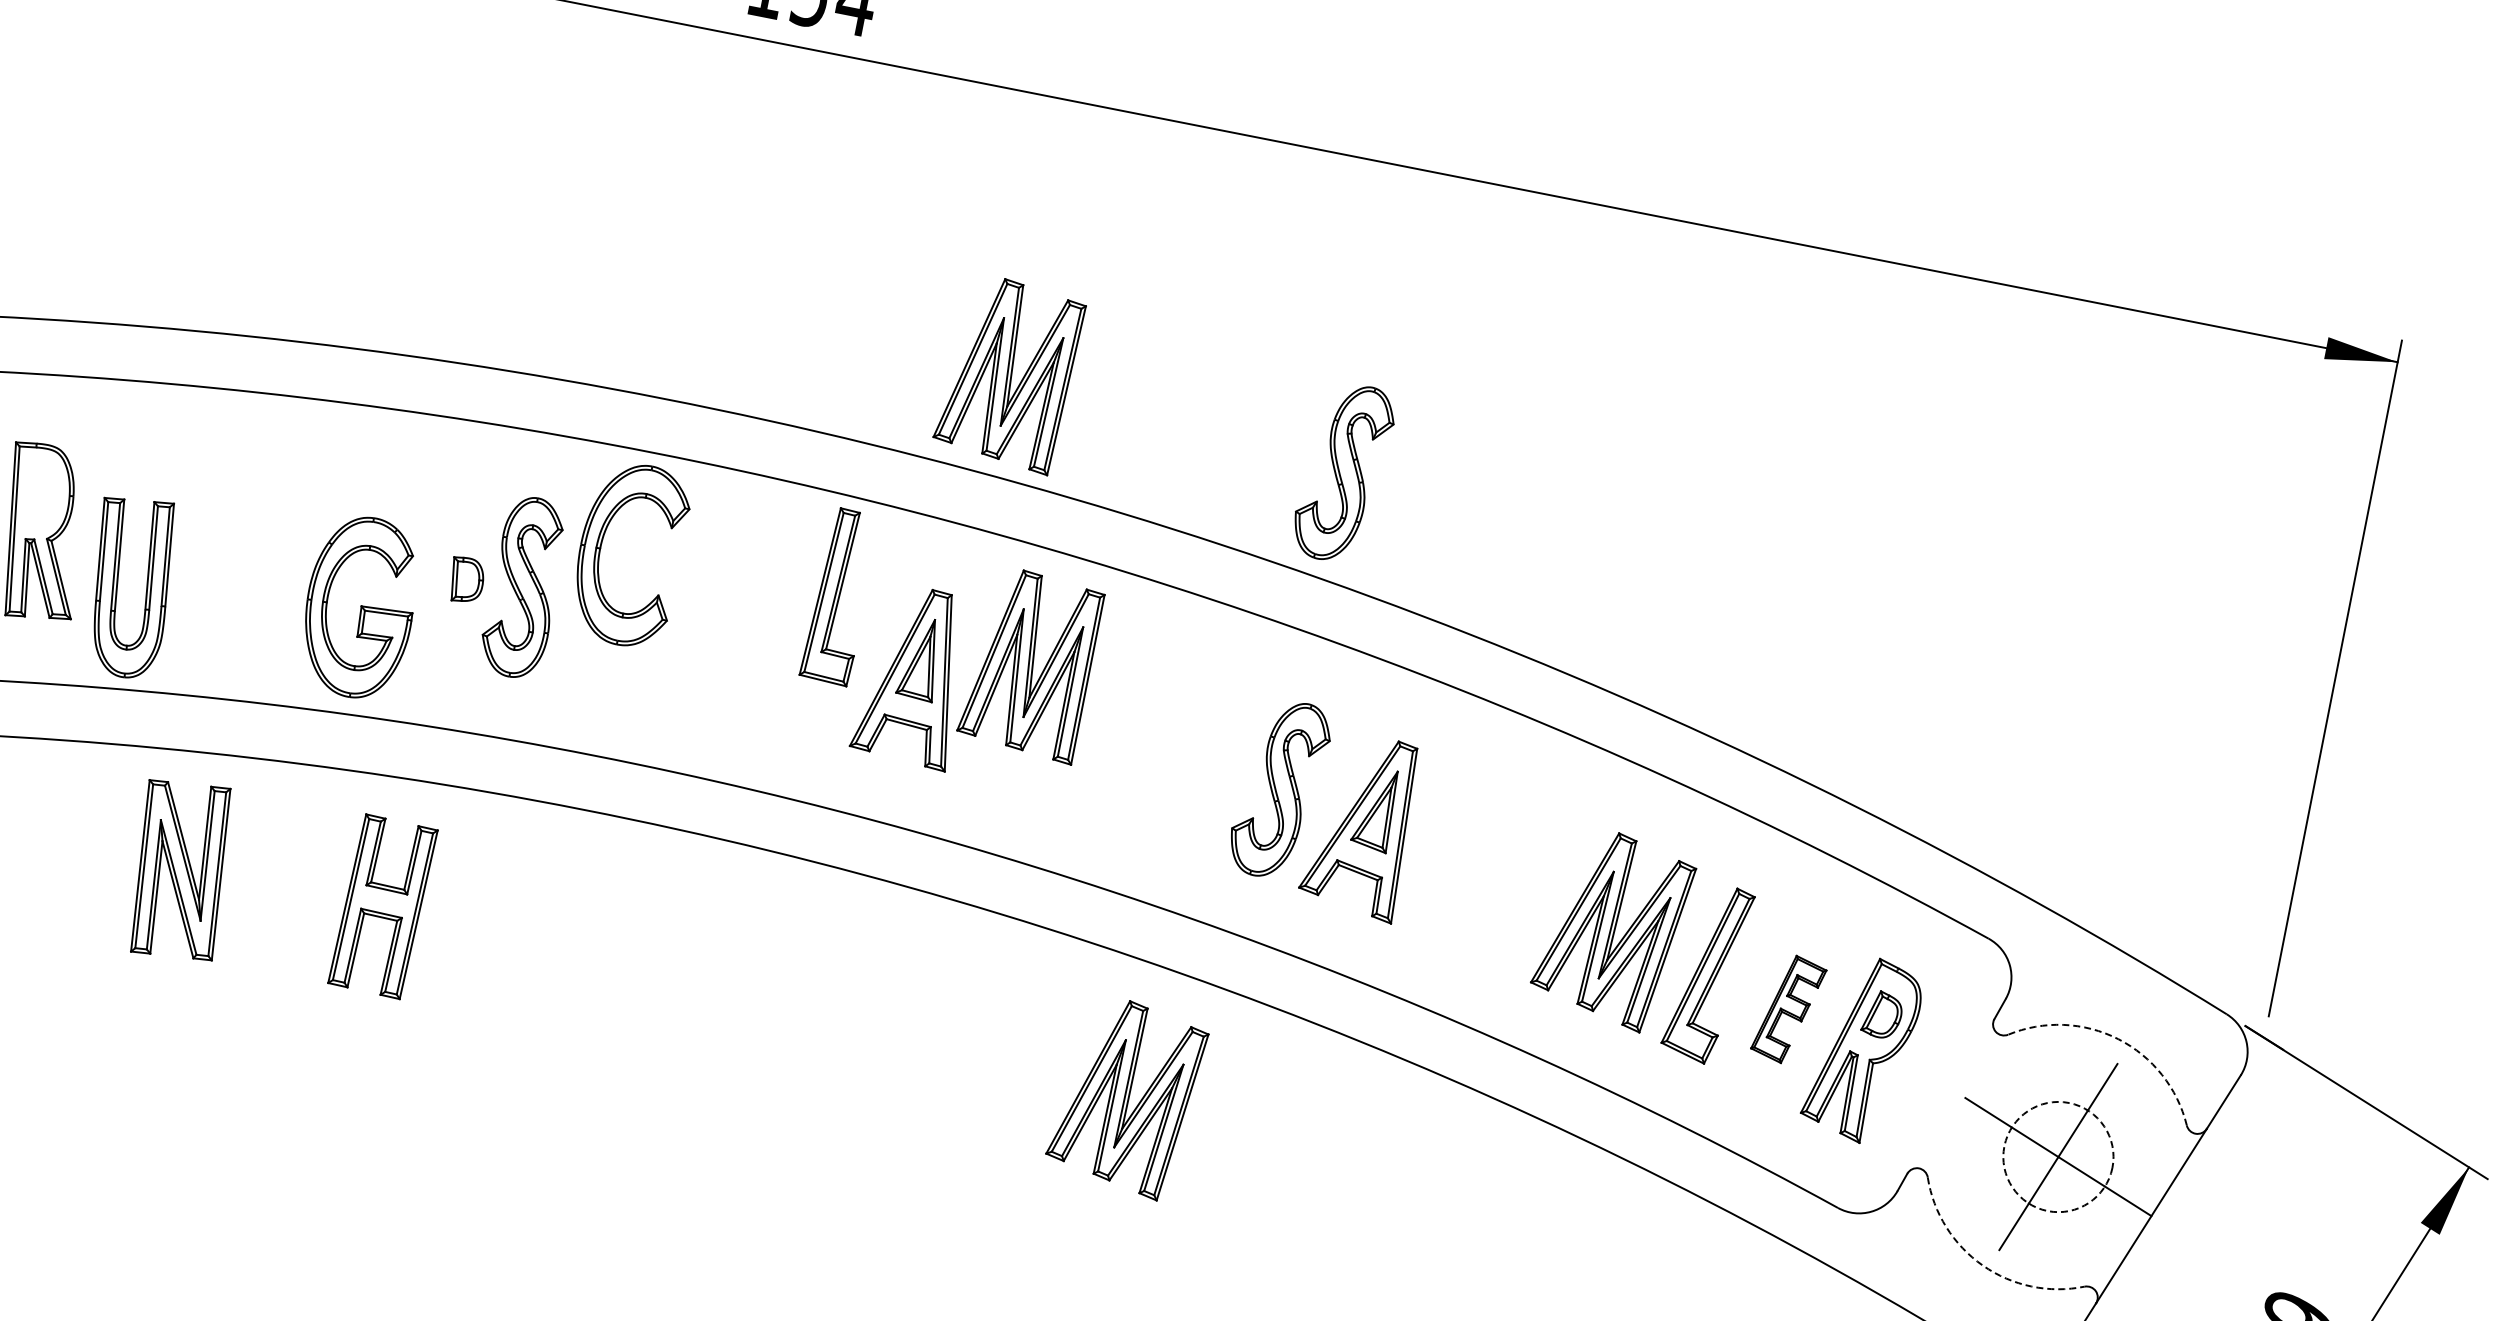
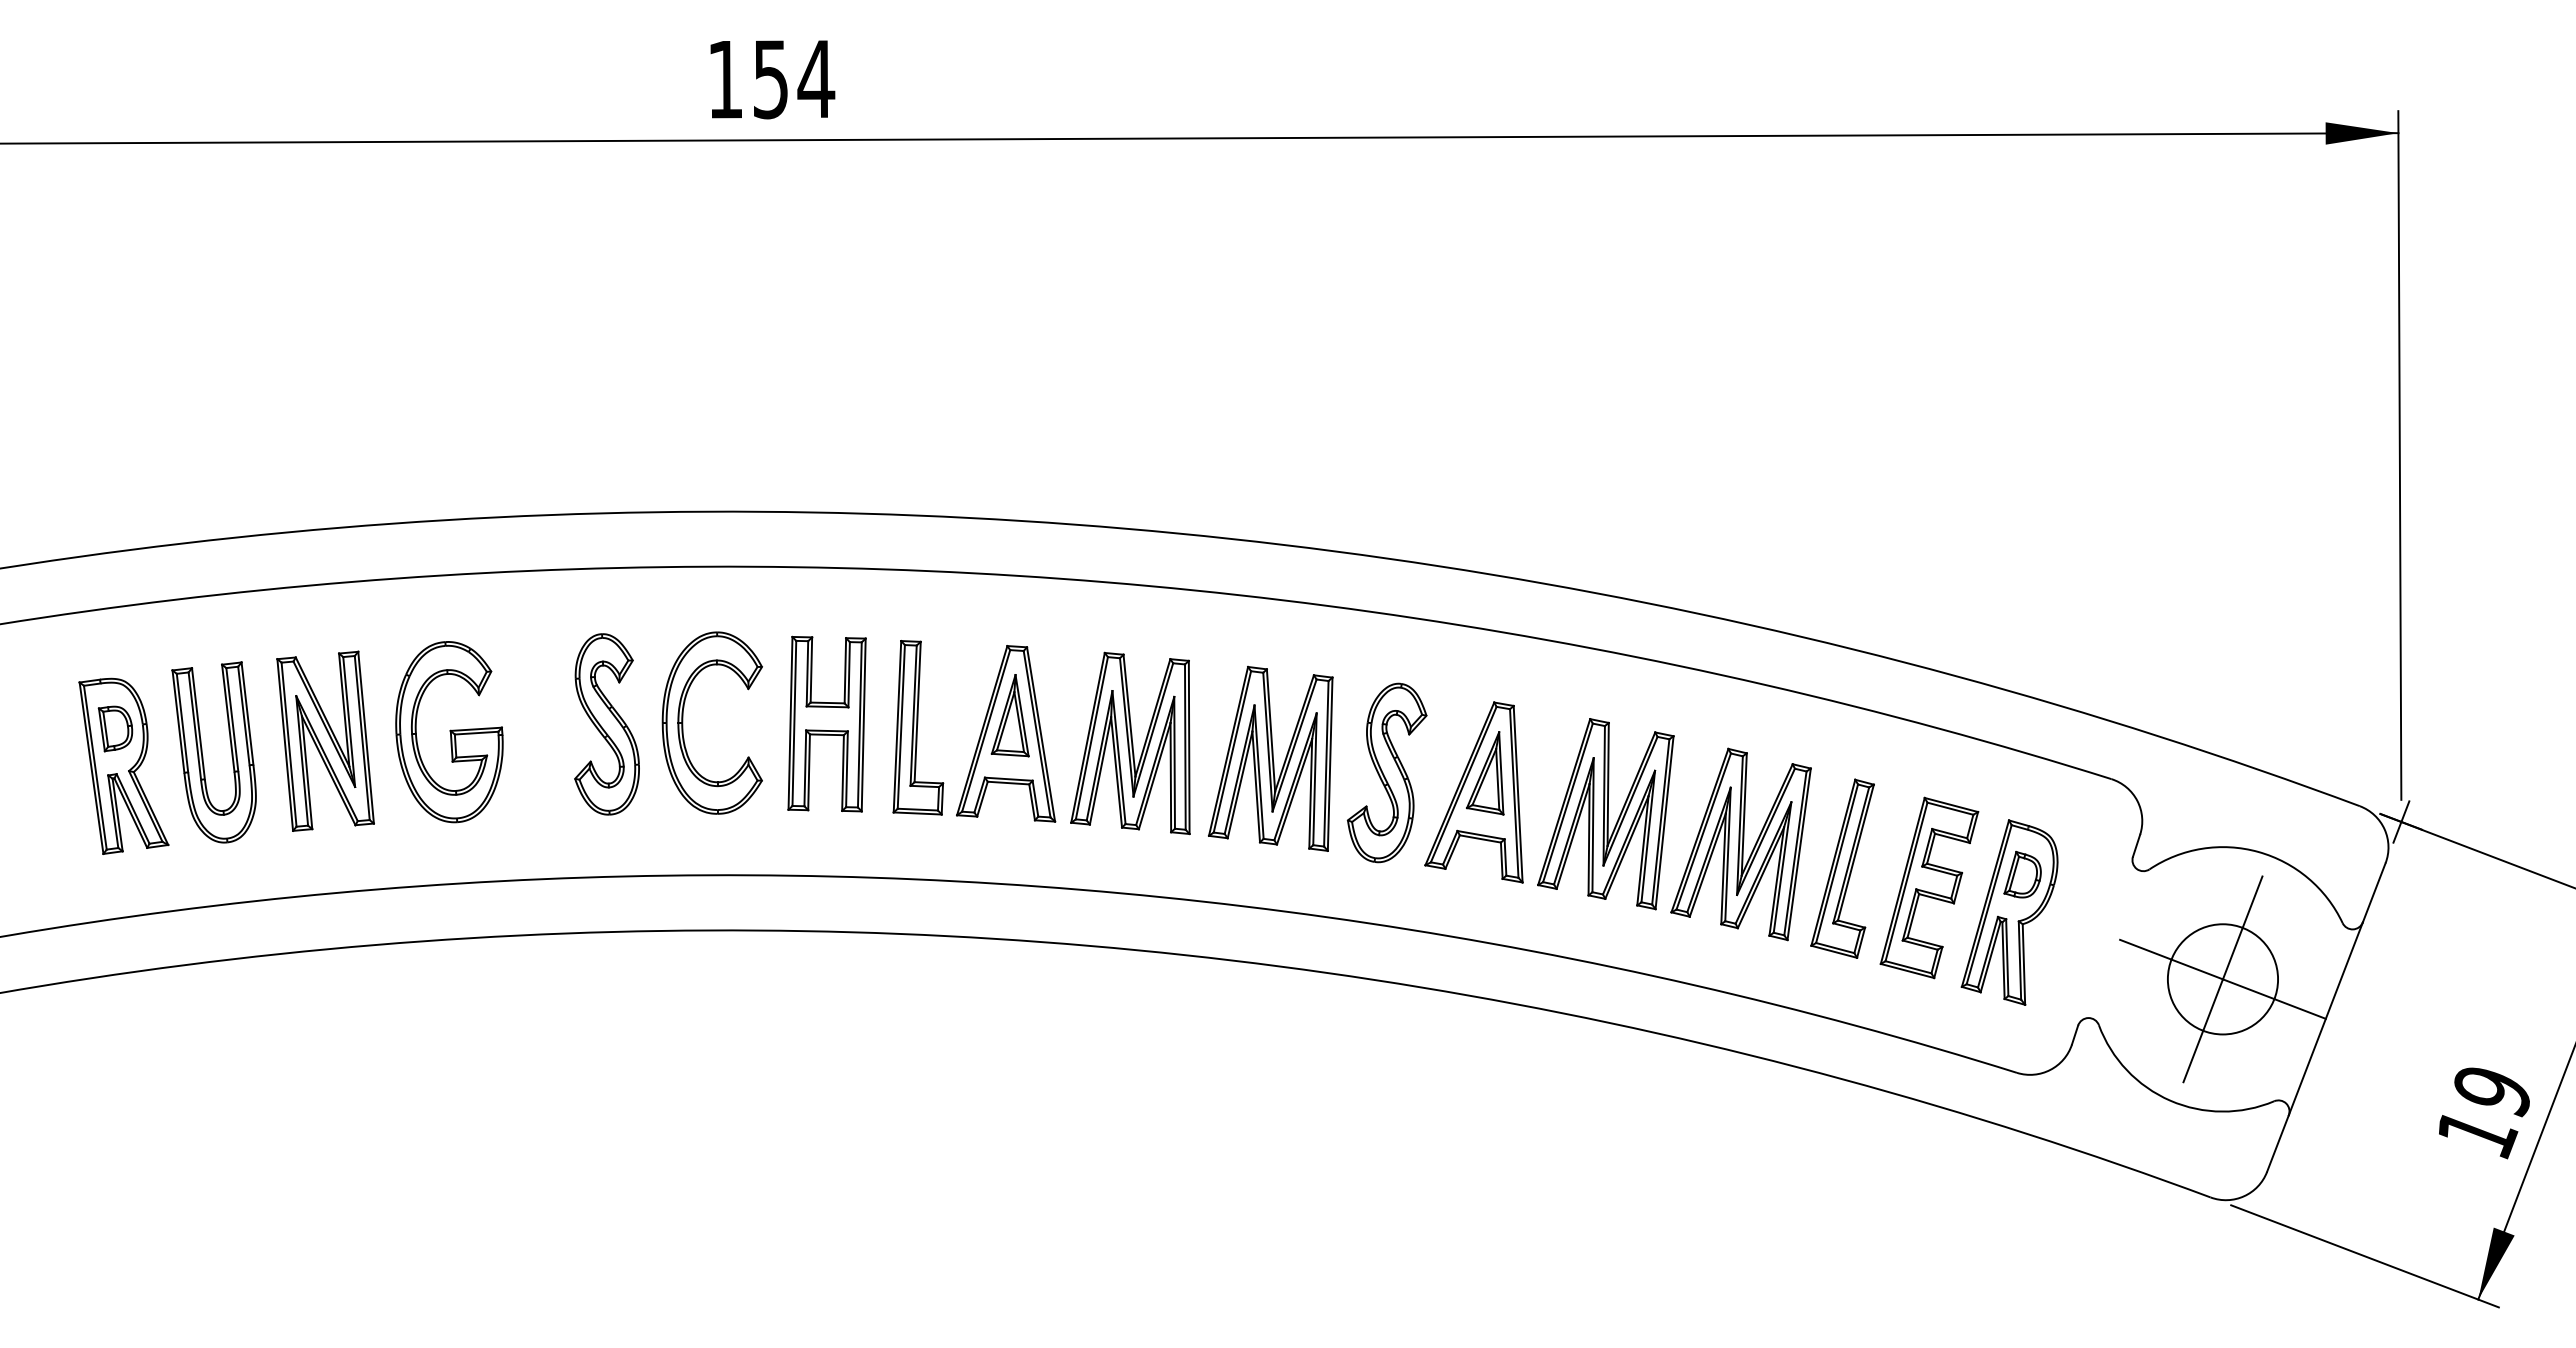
part: (1009, 373) -> (1270, 758), moved
part: (1343, 472) -> (1386, 449), removed
part: (601, 548) -> (683, 722), moved
part: (466, 580) -> (115, 728), moved
part: (118, 588) -> (203, 756), moved
part: (840, 596) -> (918, 727), moved
part: (360, 607) -> (449, 732), moved
part: (1031, 664) -> (1130, 743), moved
part: (180, 869) -> (325, 740), moved
part: (382, 905) -> (826, 723), moved
part: (1788, 1008) -> (1929, 887), size x1.67
line: (2264, 1037) -> (2401, 821), added
arc: (2118, 1038) -> (2258, 851), dashed -> solid
part: (1126, 1097) -> (1605, 814), moved
circle: (2057, 1157) -> (2222, 979), dashed -> solid
arc: (1983, 1265) -> (2170, 1100), dashed -> solid

